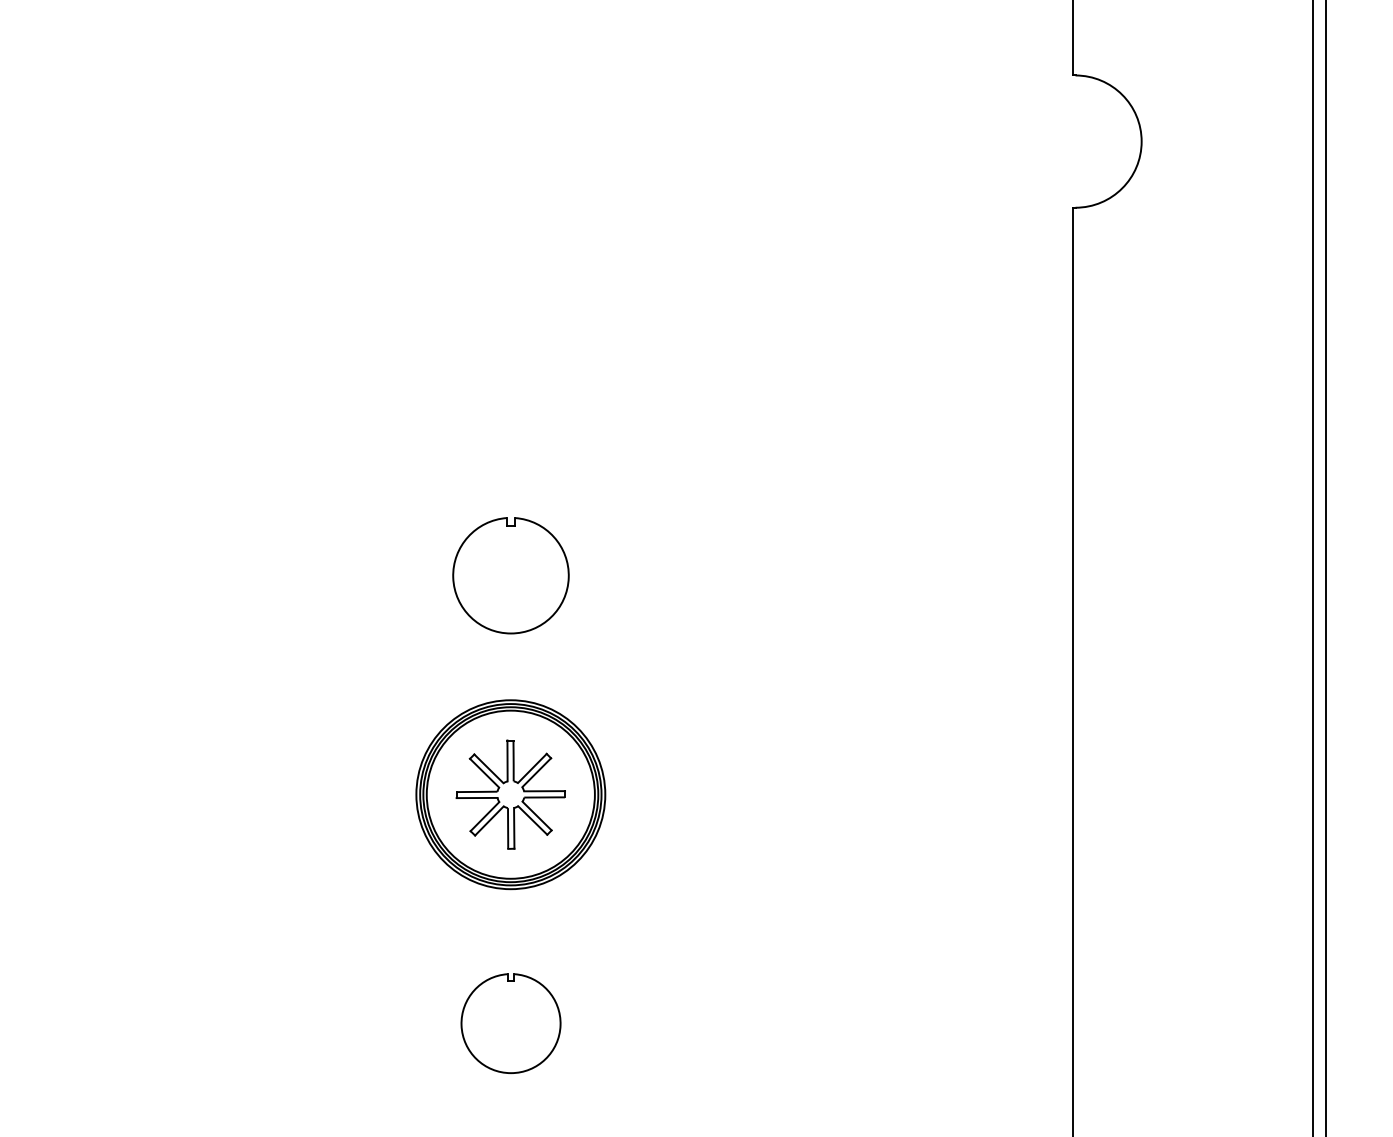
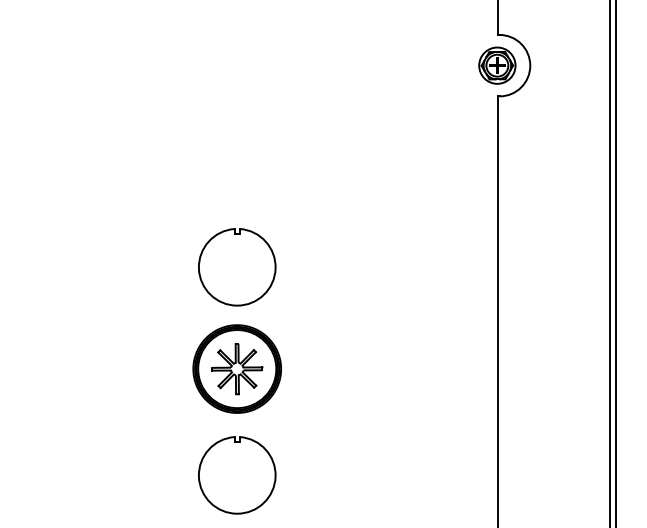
part: (1071, 141) -> (497, 65), added
part: (511, 576) -> (237, 267), size x1.43
part: (511, 1023) -> (237, 475), size x1.67

